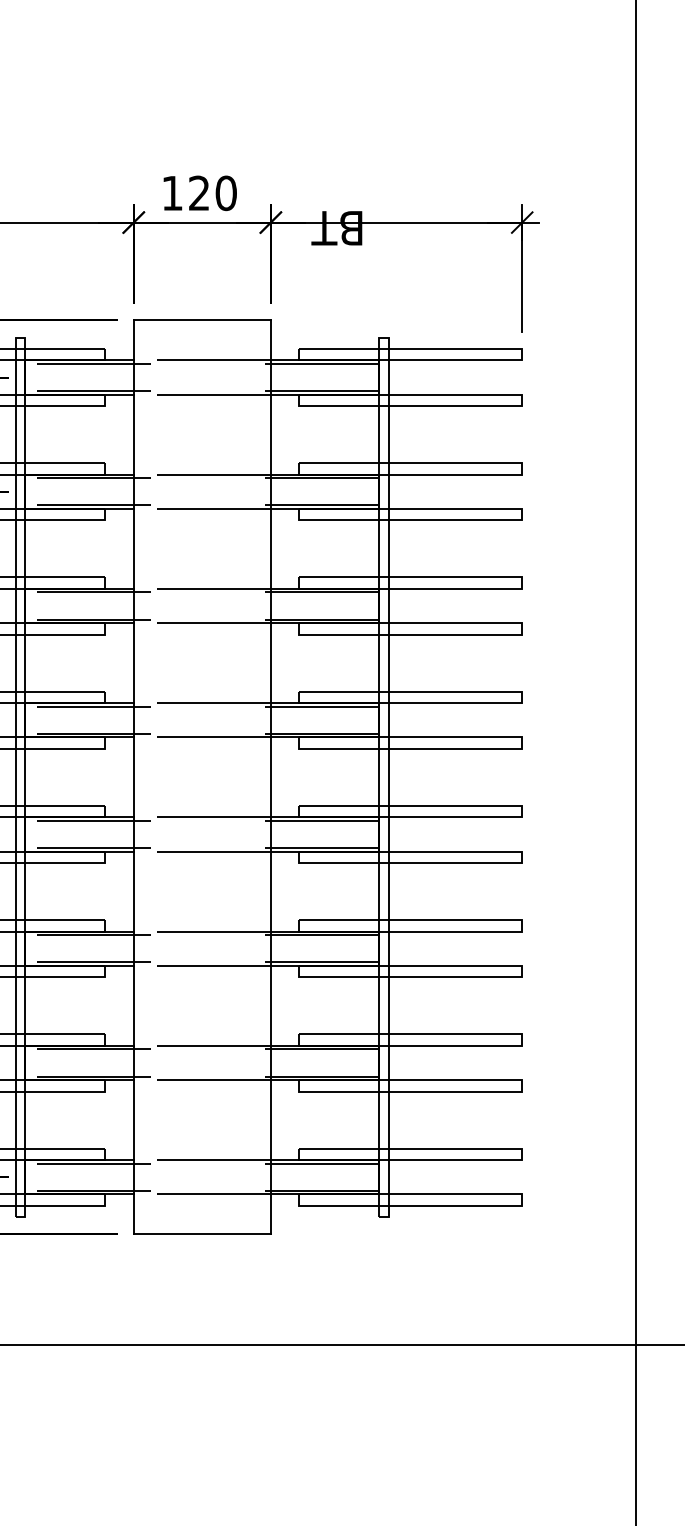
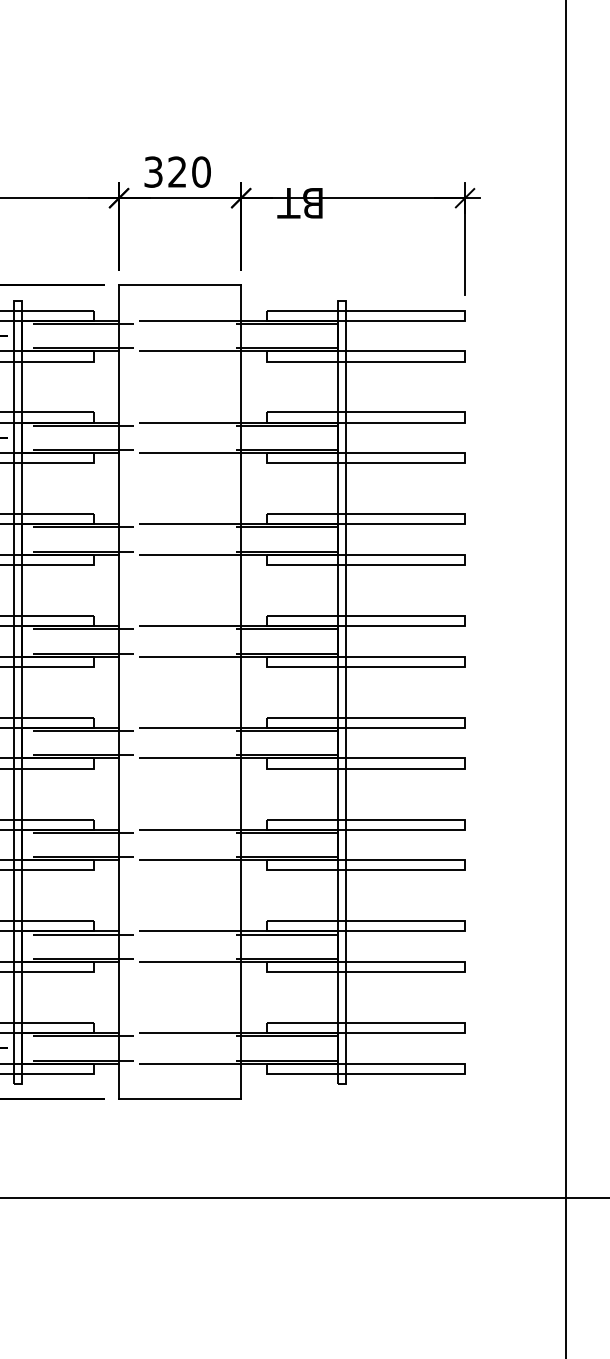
text: (172, 192) -> (153, 171), 120 -> 320

